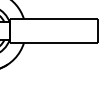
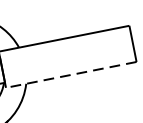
line: (54, 43) -> (72, 75), solid -> dashed

